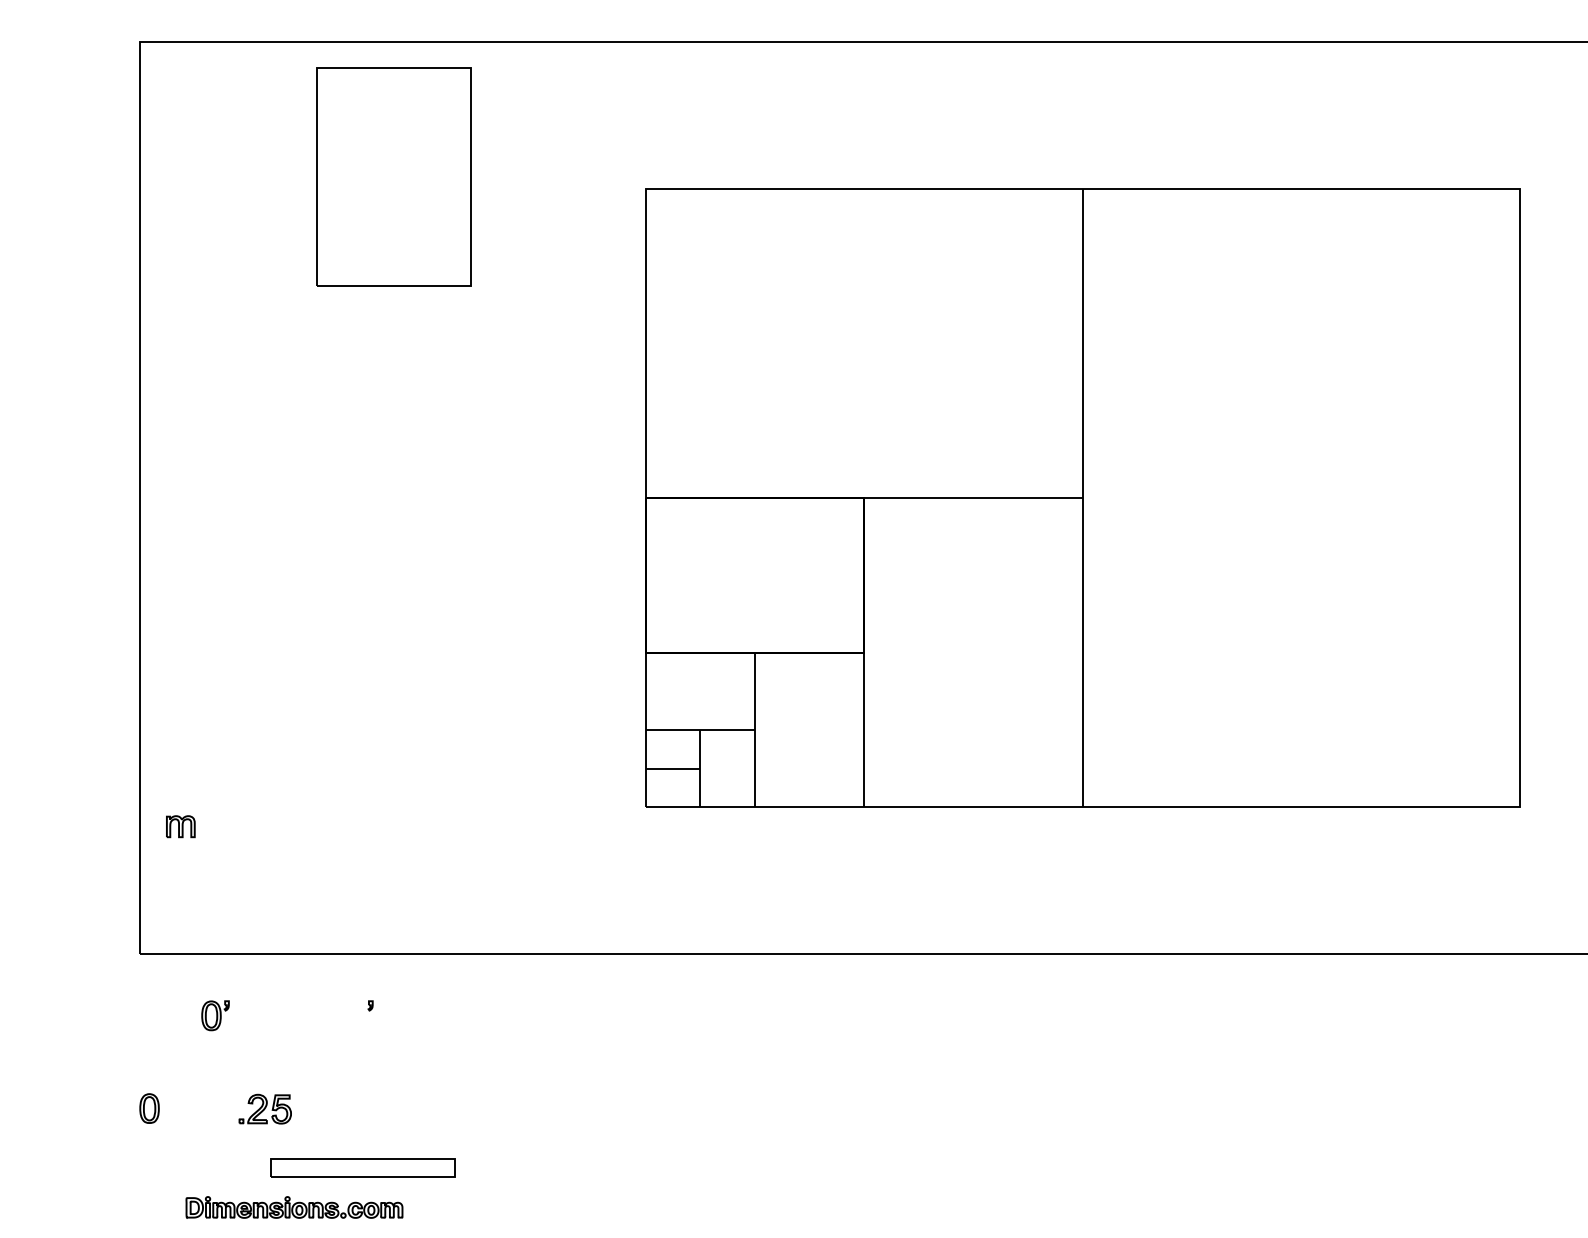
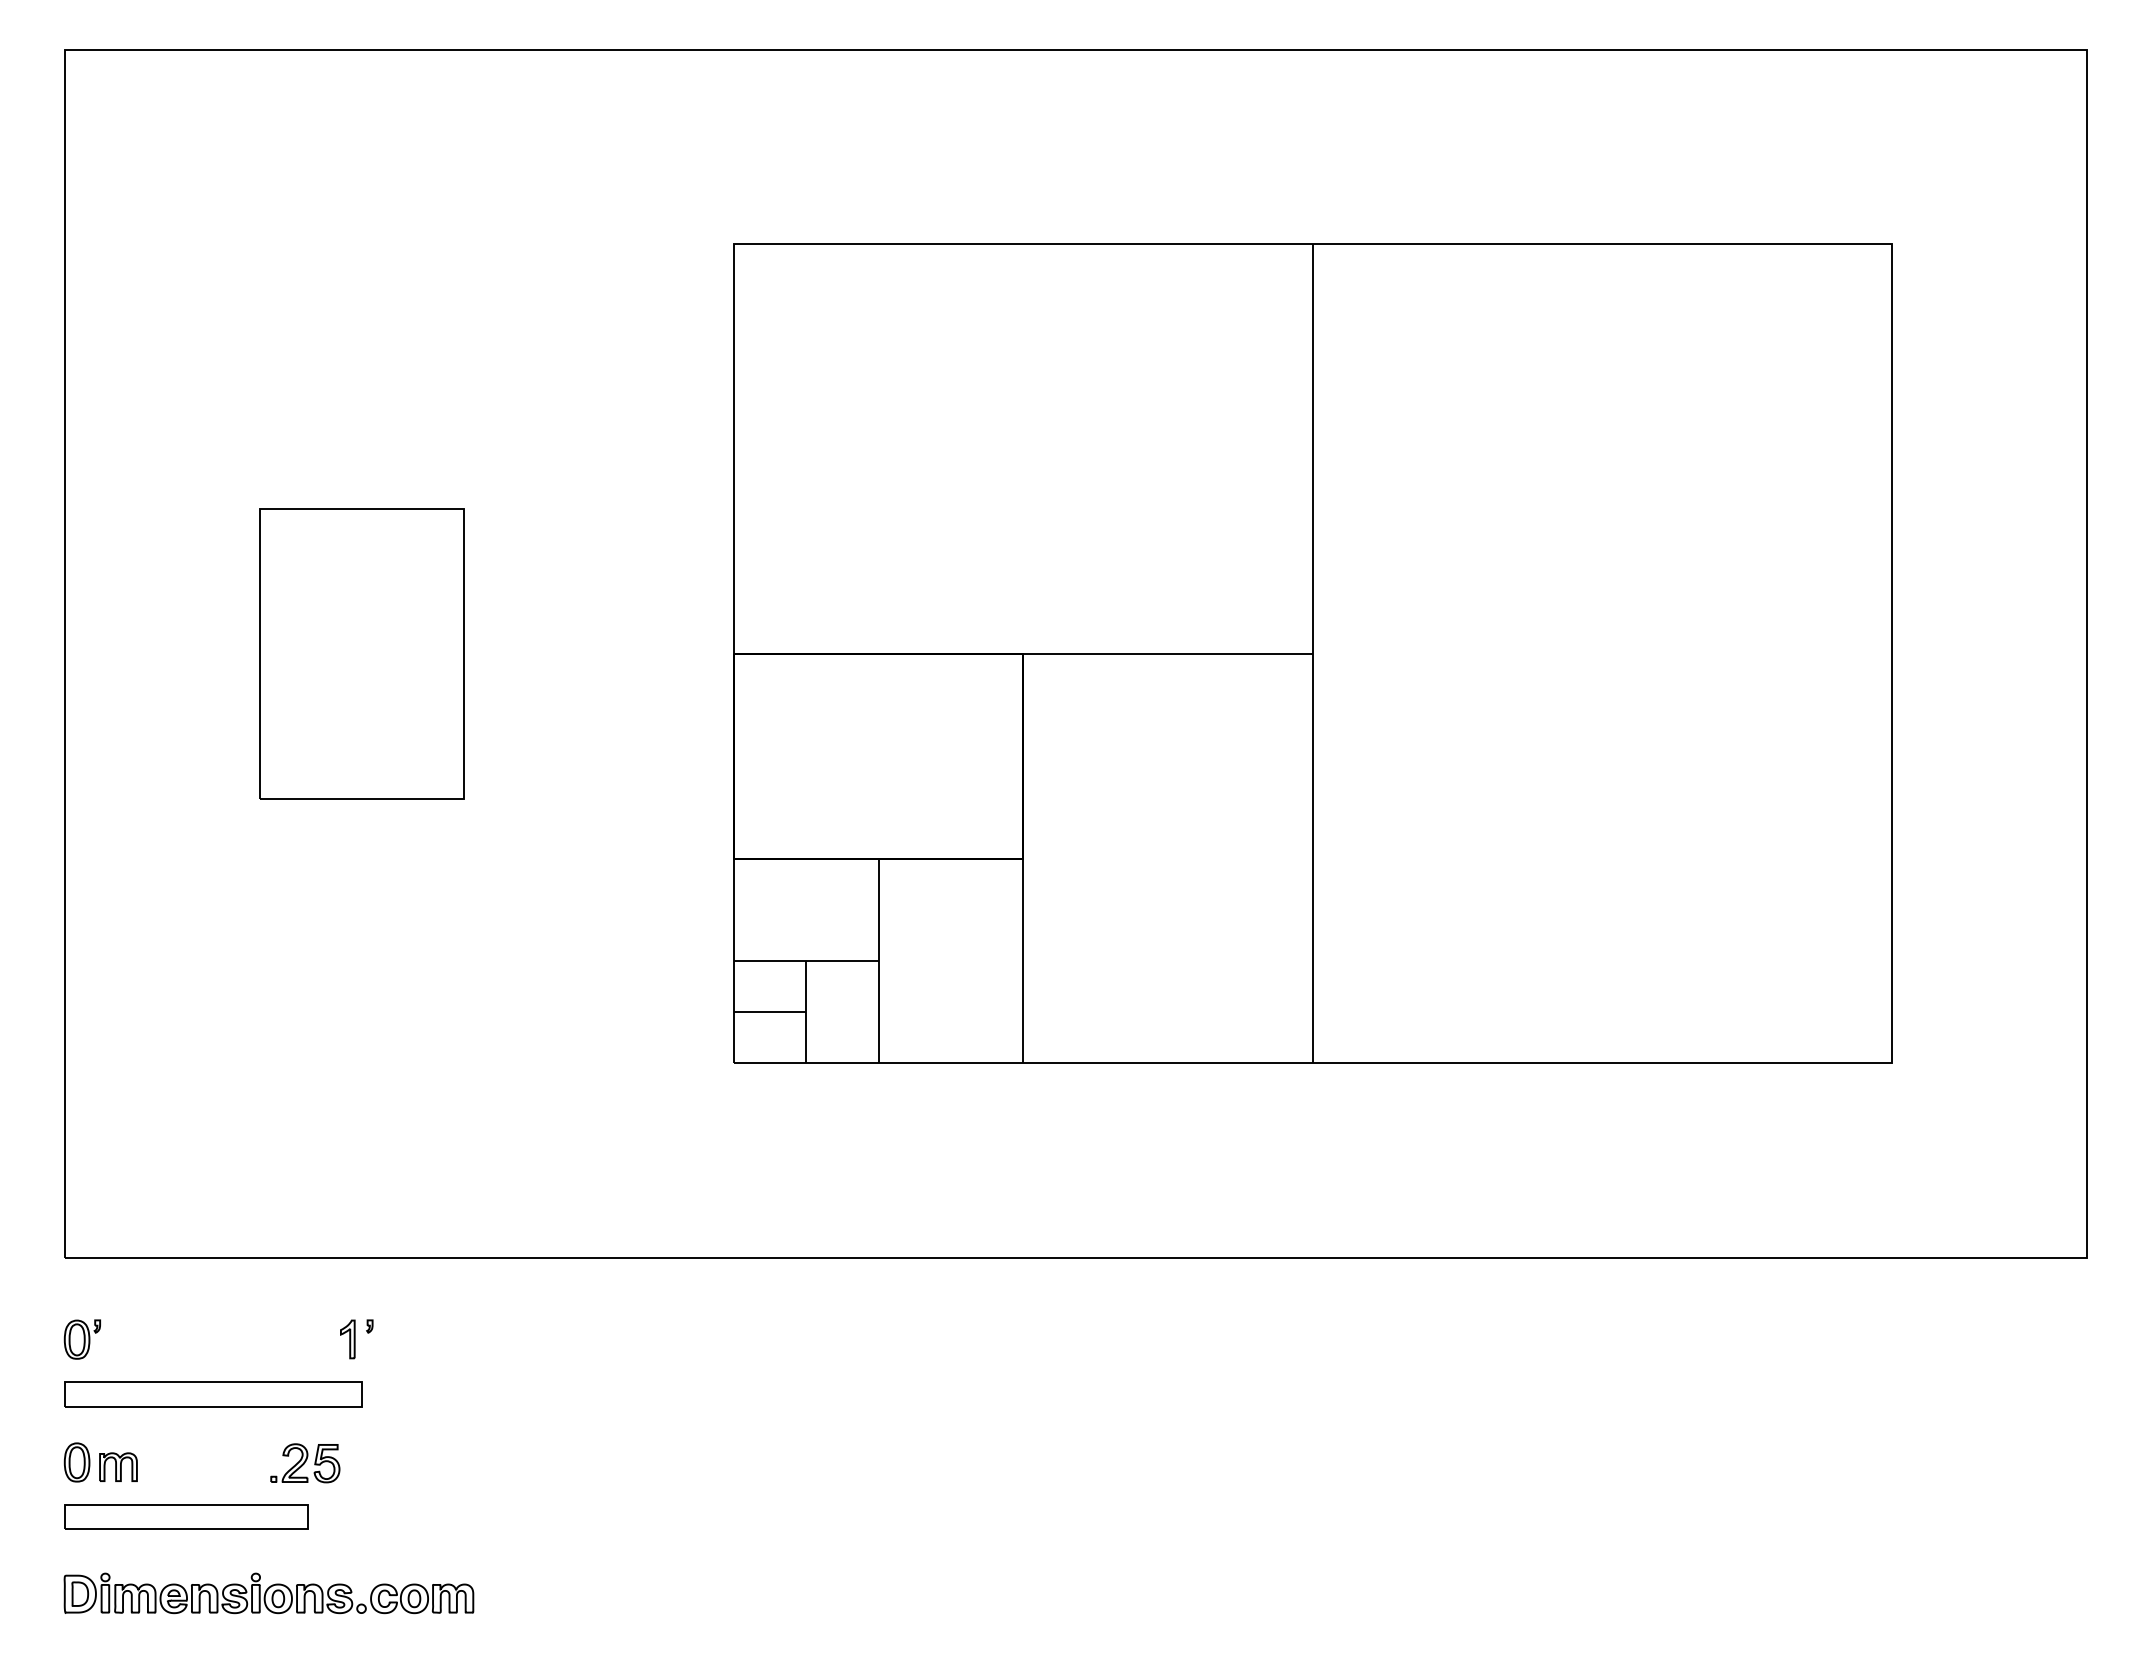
part: (393, 176) -> (361, 653), moved
part: (180, 826) -> (118, 1466), moved
part: (214, 1015) -> (81, 1339), moved
part: (353, 1015) -> (347, 1339), added
part: (252, 1057) -> (213, 1394), added
part: (265, 1109) -> (305, 1463), moved
part: (362, 1167) -> (186, 1516), moved
part: (294, 1207) -> (268, 1593), size x1.43

